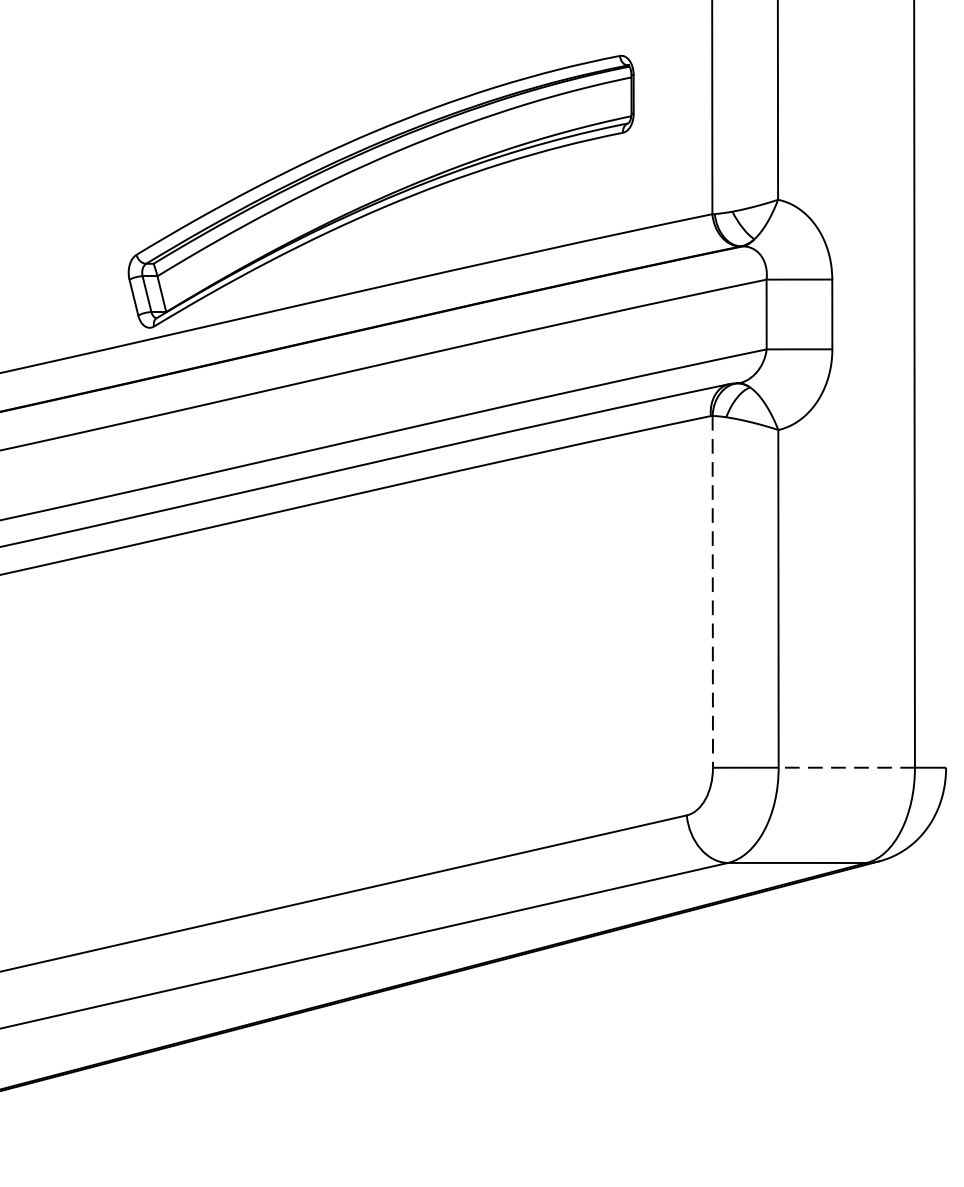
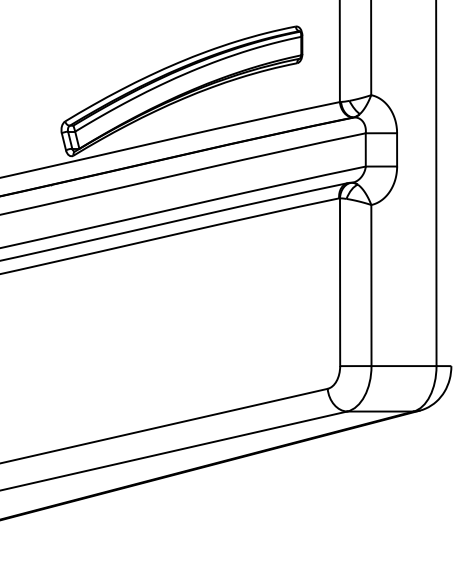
line: (713, 592) -> (340, 282), dashed -> solid
line: (847, 768) -> (404, 366), dashed -> solid

